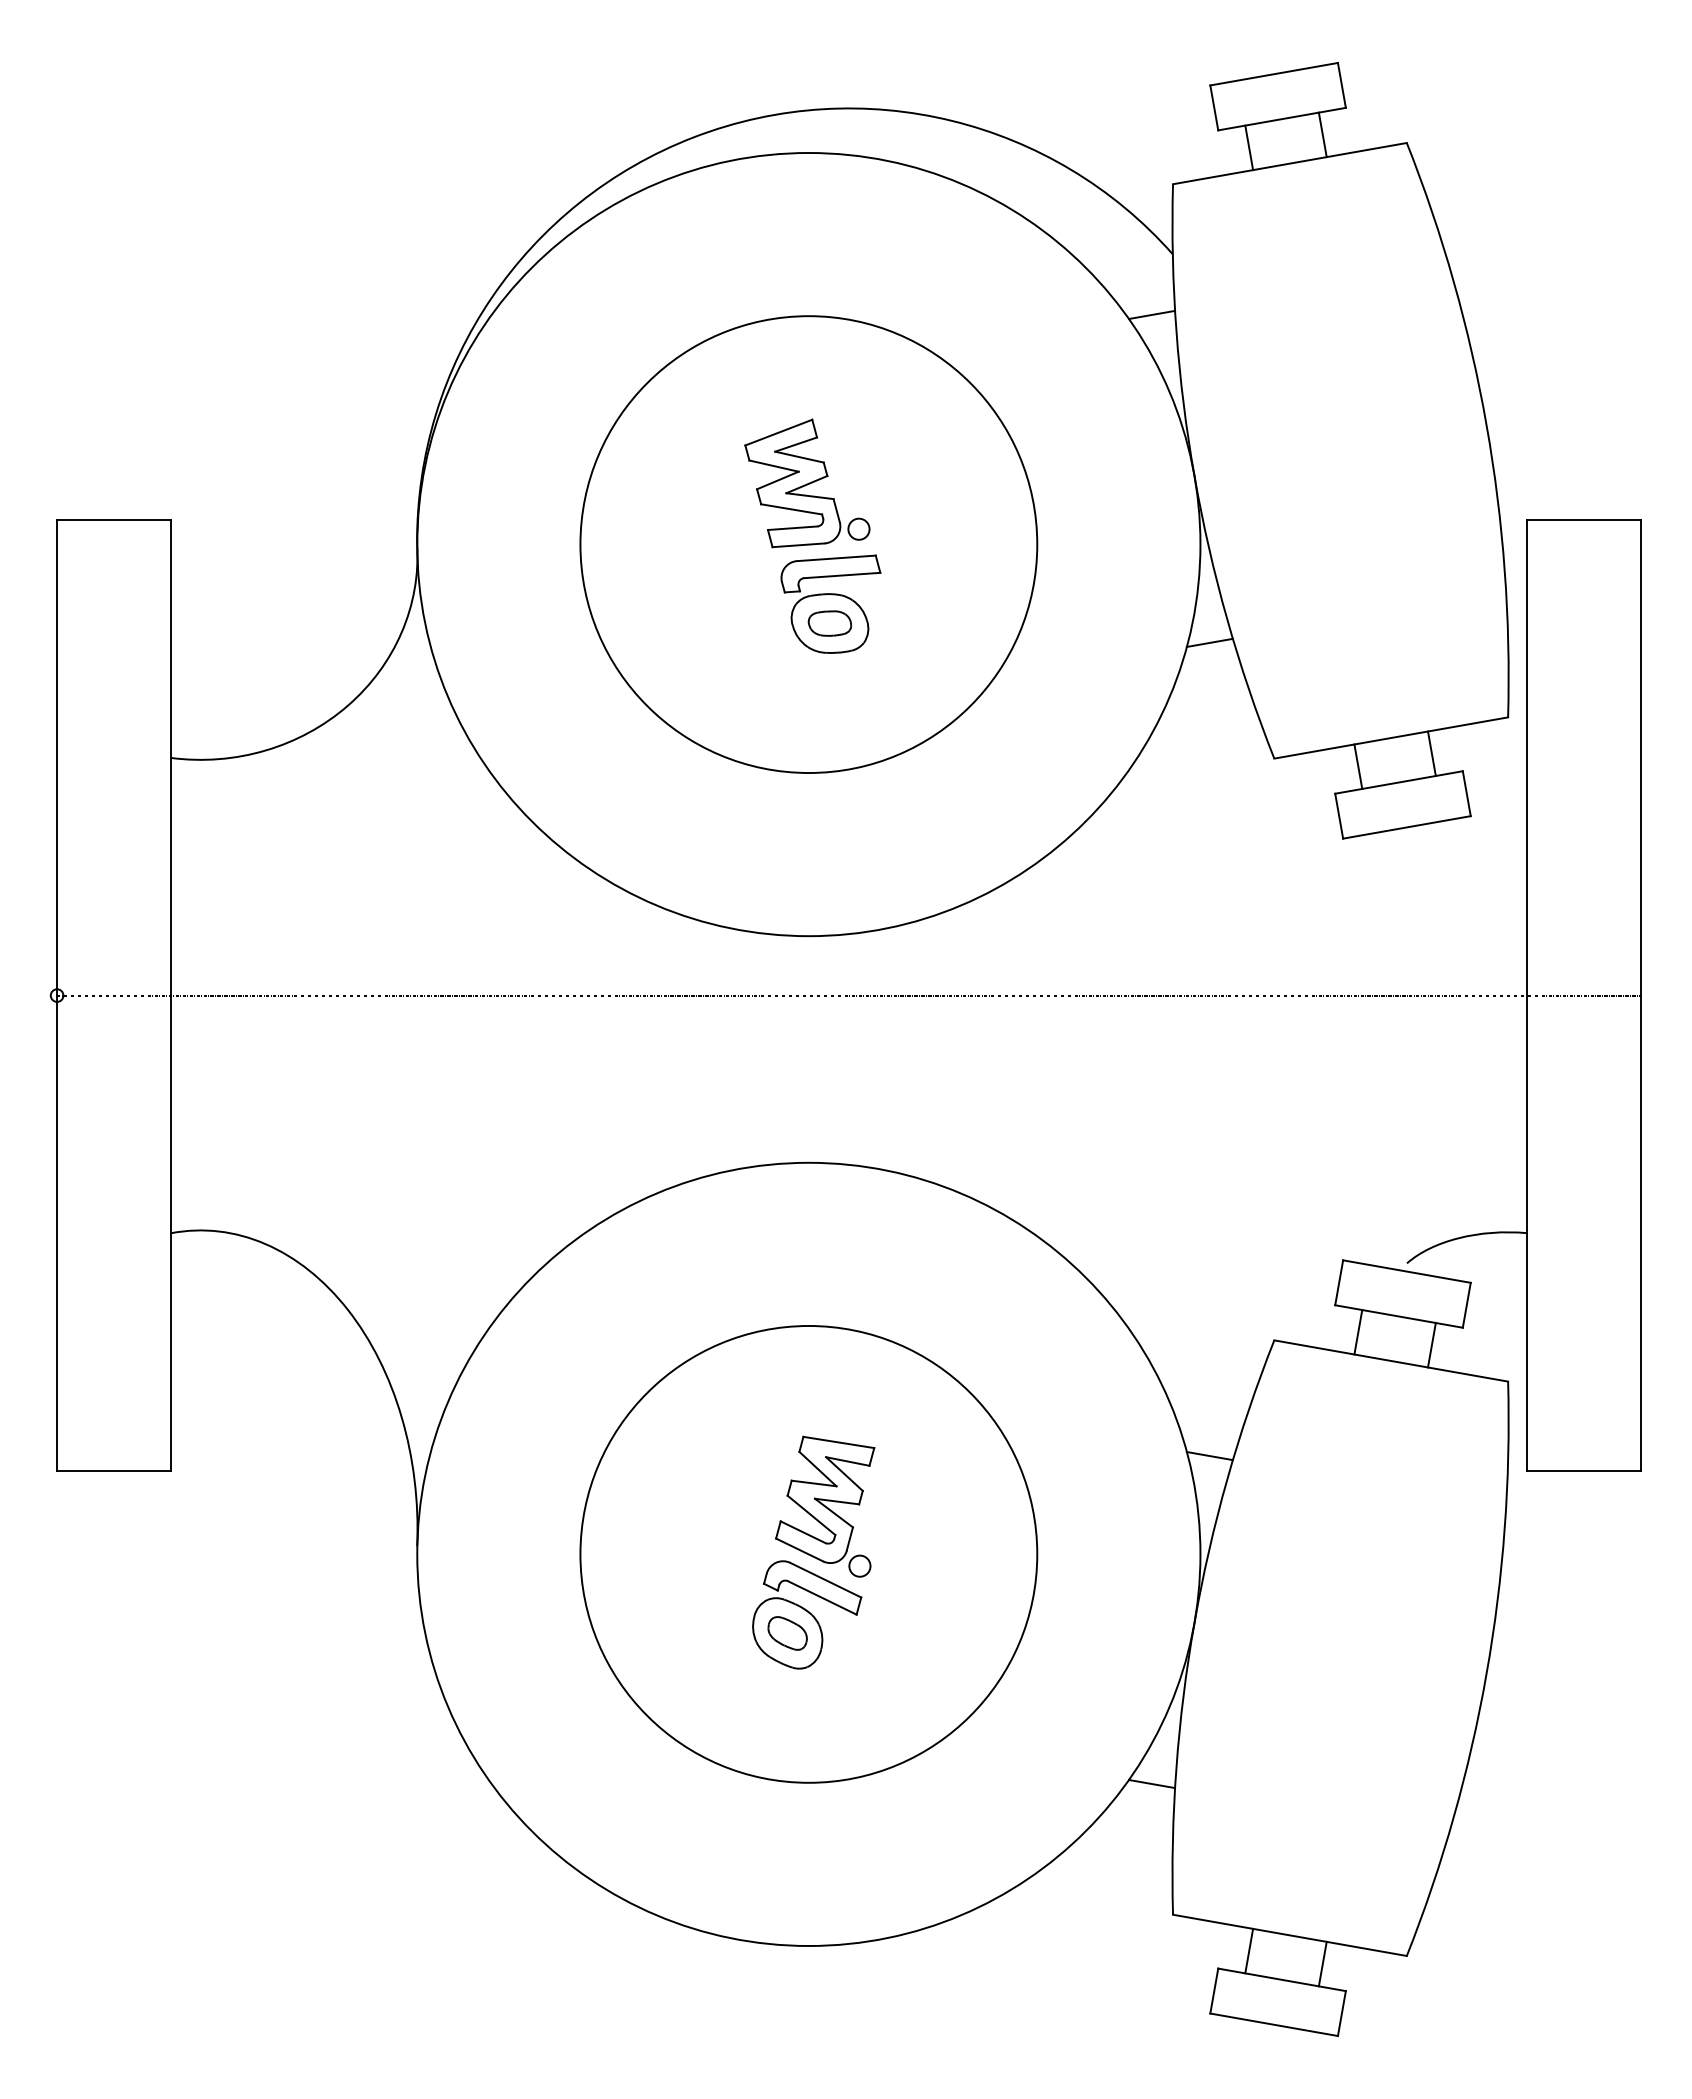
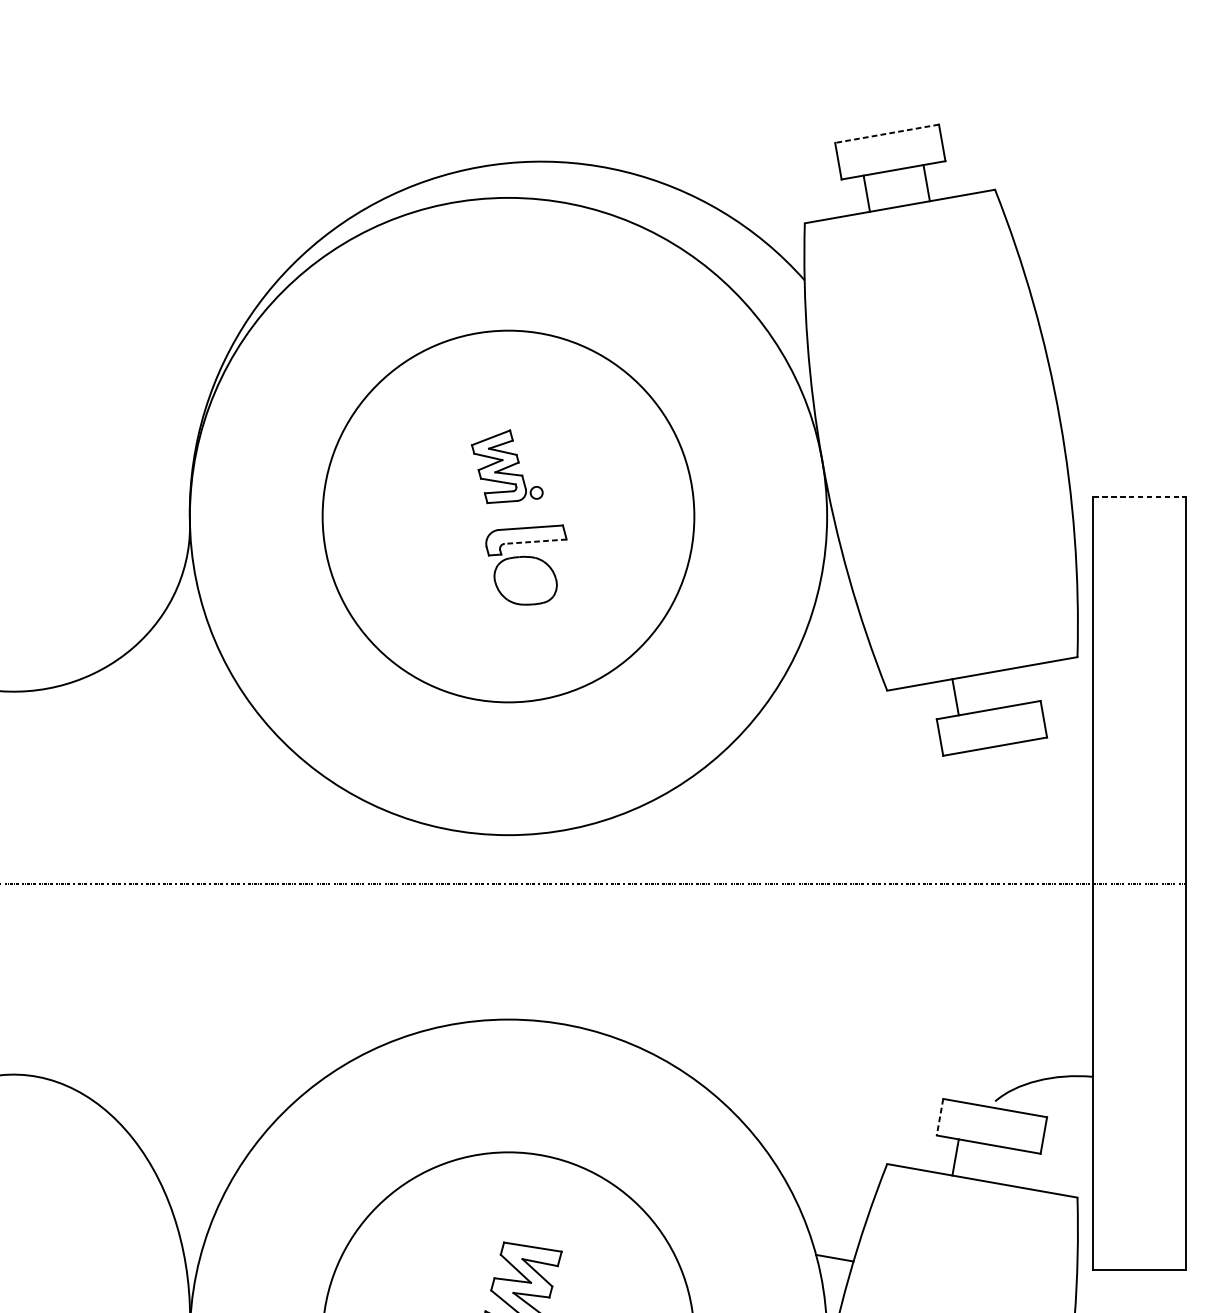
line: (1274, 74) -> (887, 134), solid -> dashed
line: (1151, 314) -> (787, 329), removed
part: (807, 483) -> (507, 466), size x0.7
line: (1584, 520) -> (1139, 496), solid -> dashed
line: (841, 575) -> (535, 541), solid -> dashed
part: (829, 623) -> (525, 580), removed
line: (1209, 642) -> (834, 596), removed
line: (1431, 753) -> (1015, 686), removed
line: (1339, 1282) -> (940, 1116), solid -> dashed
line: (1431, 1345) -> (1015, 1168), removed

